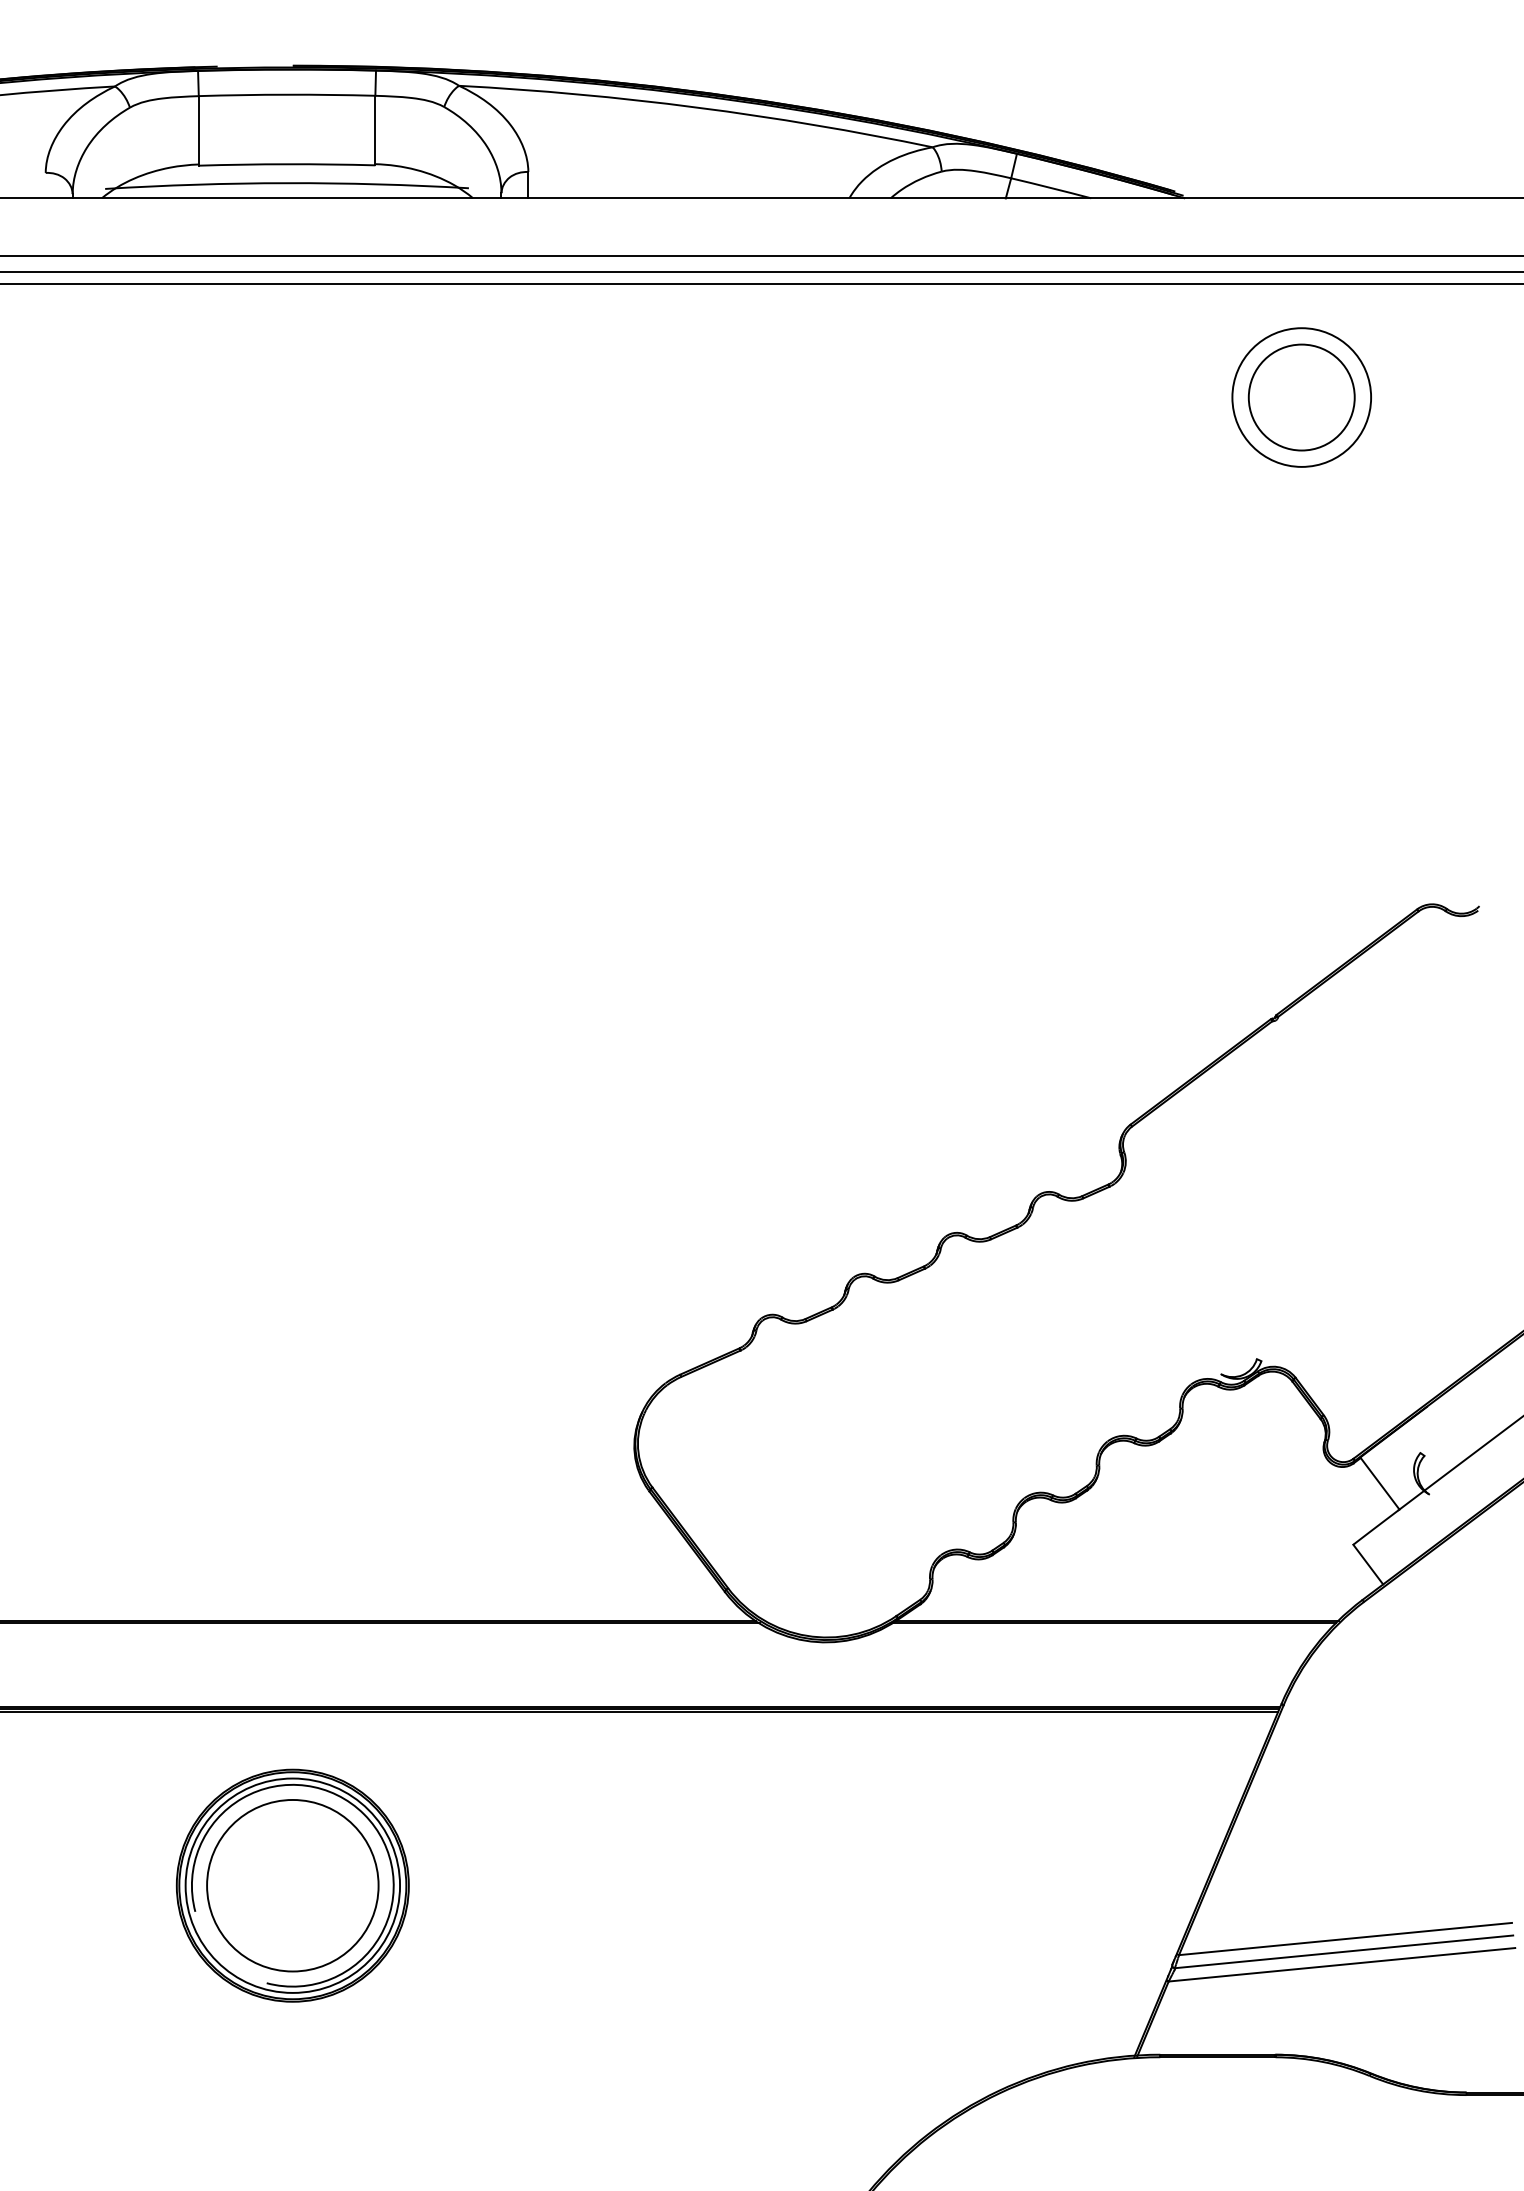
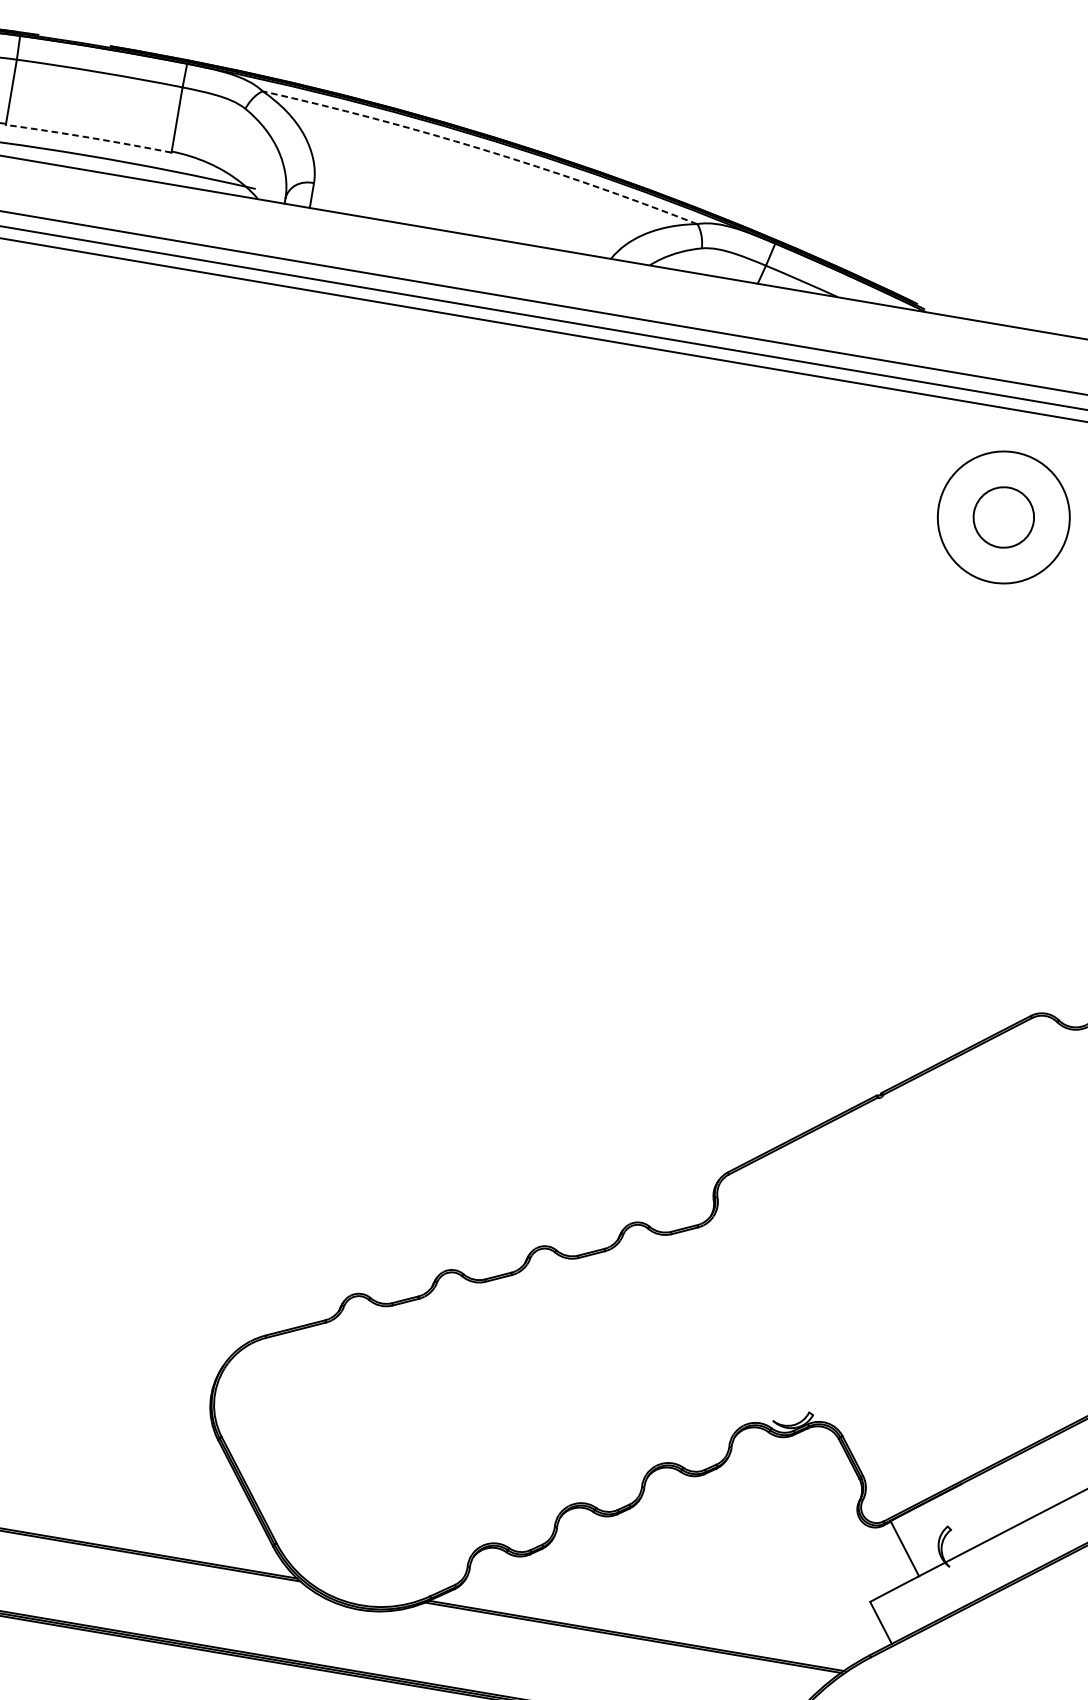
arc: (697, 107) -> (482, 149), solid -> dashed
arc: (287, 164) -> (89, 137), solid -> dashed
circle: (1301, 397) -> (1003, 517), size x0.6

